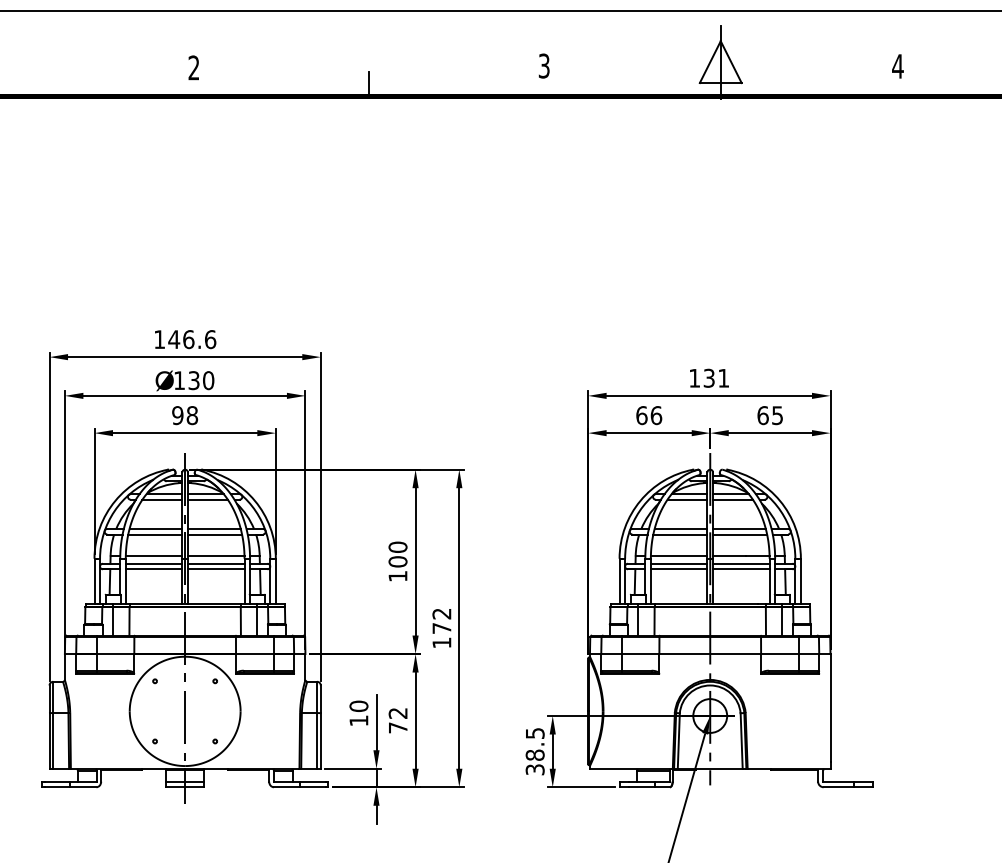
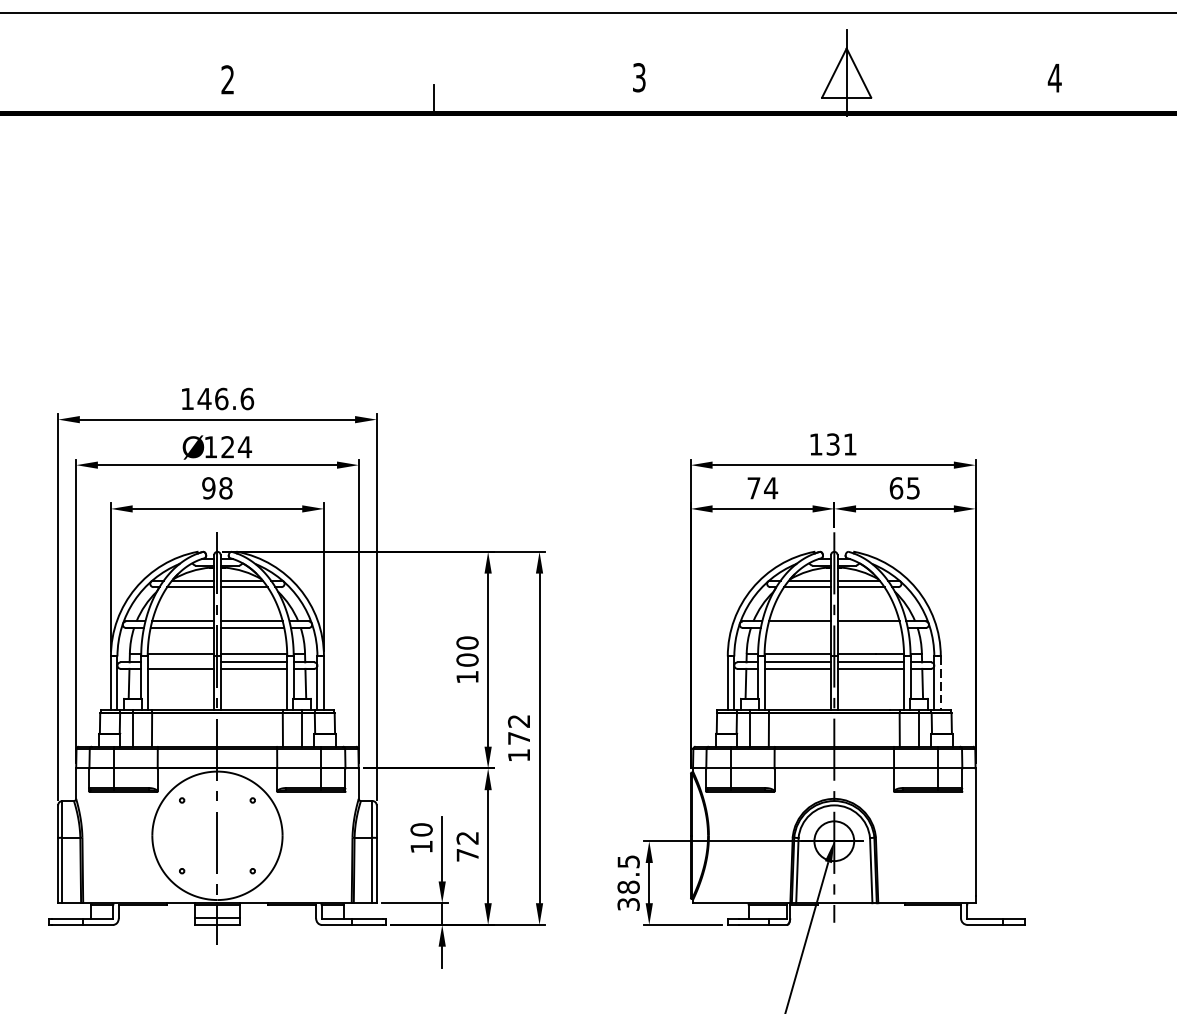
text: (201, 380) -> (236, 447), 130 -> 124
text: (649, 415) -> (762, 488), 66 -> 74
line: (680, 534) -> (799, 628), removed
line: (740, 534) -> (869, 628), removed
line: (153, 563) -> (180, 662), removed
line: (800, 581) -> (940, 683), solid -> dashed

